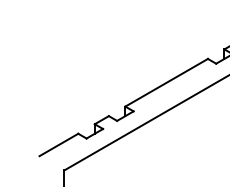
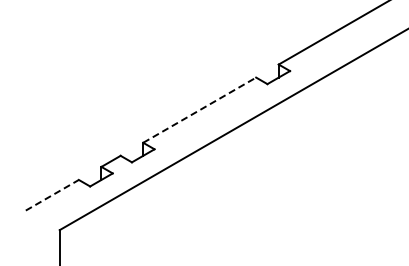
line: (167, 82) -> (200, 109), solid -> dashed
line: (59, 145) -> (52, 195), solid -> dashed

